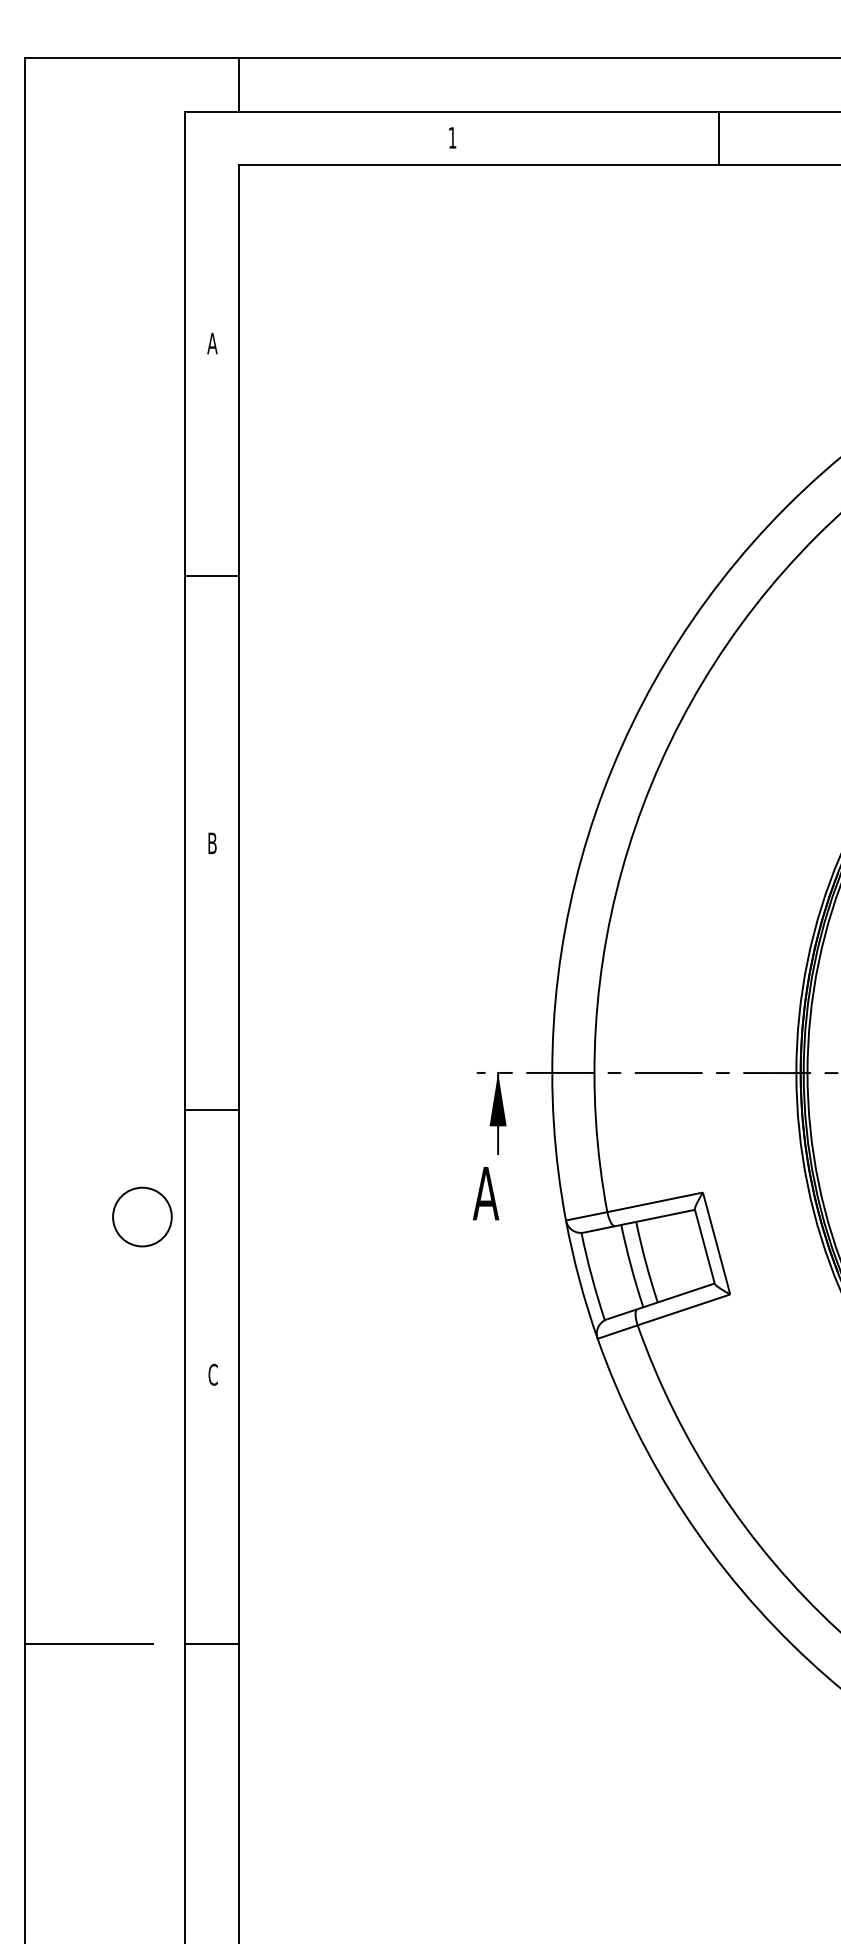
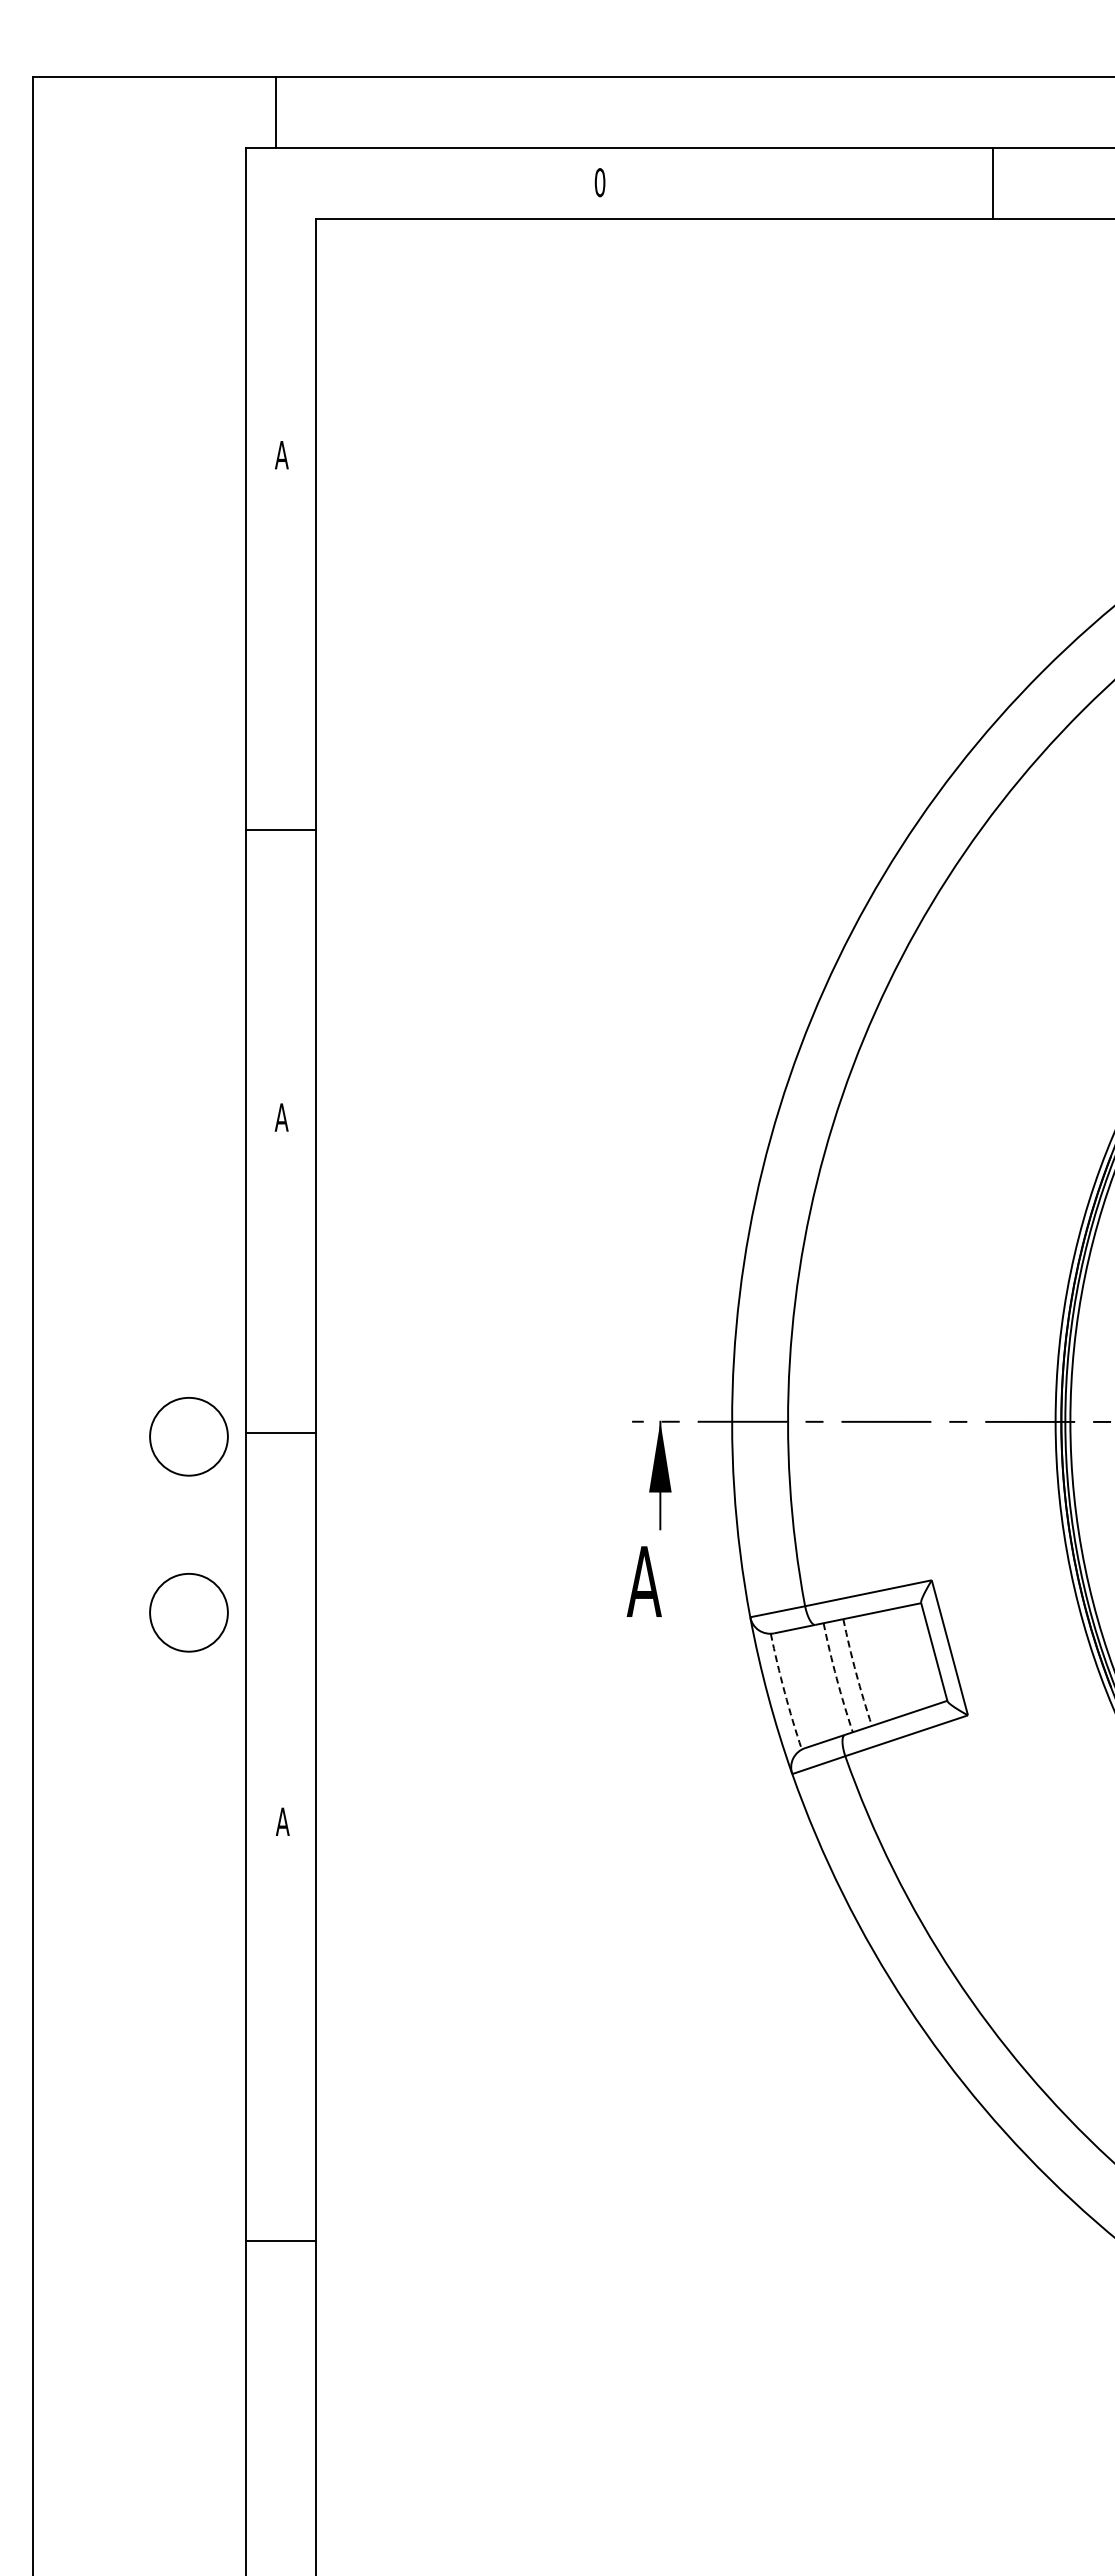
line: (238, 84) -> (276, 112), moved
text: (452, 137) -> (599, 182), 1 -> 0
line: (719, 138) -> (993, 183), moved
line: (211, 576) -> (280, 829), moved
text: (212, 843) -> (281, 1117), B -> A
circle: (142, 1084) -> (188, 1436), added
line: (211, 1110) -> (280, 1433), moved
arc: (646, 1262) -> (856, 1672), solid -> dashed
arc: (631, 1266) -> (836, 1678), solid -> dashed
arc: (591, 1277) -> (784, 1692), solid -> dashed
text: (212, 1374) -> (282, 1821), C -> A
line: (89, 1643) -> (118, 2178), removed
line: (211, 1643) -> (280, 2240), moved

